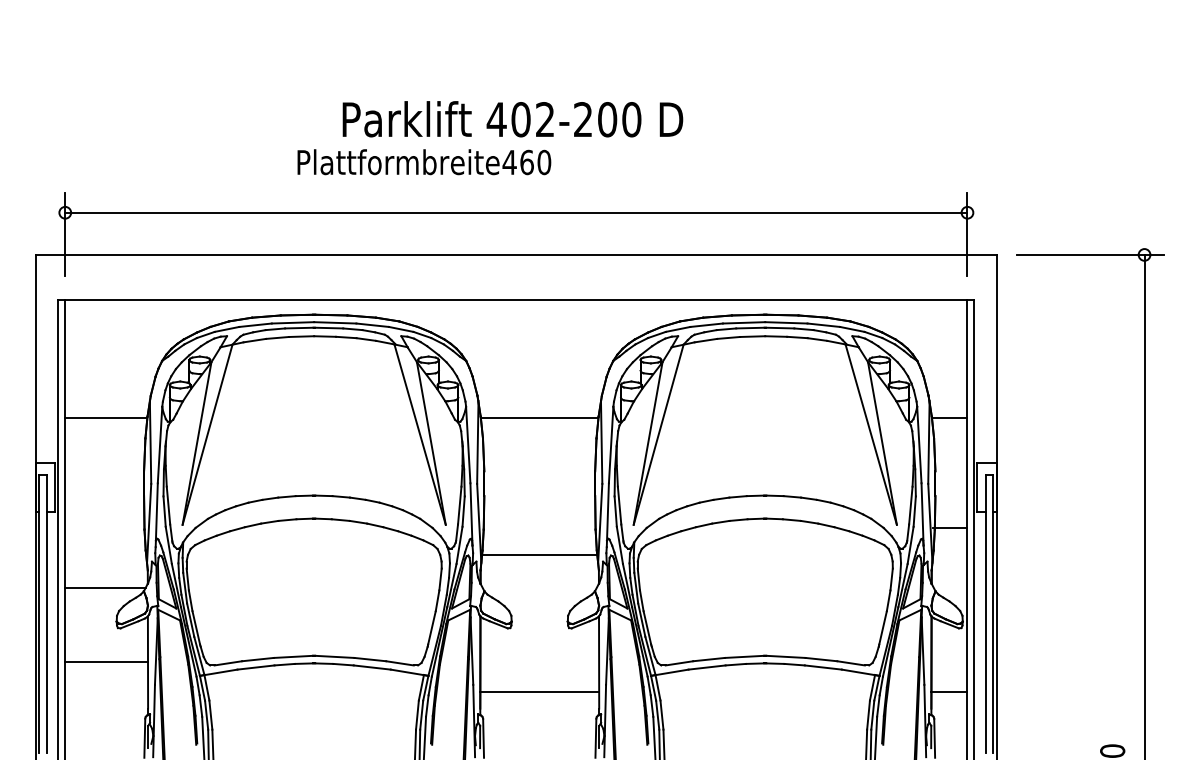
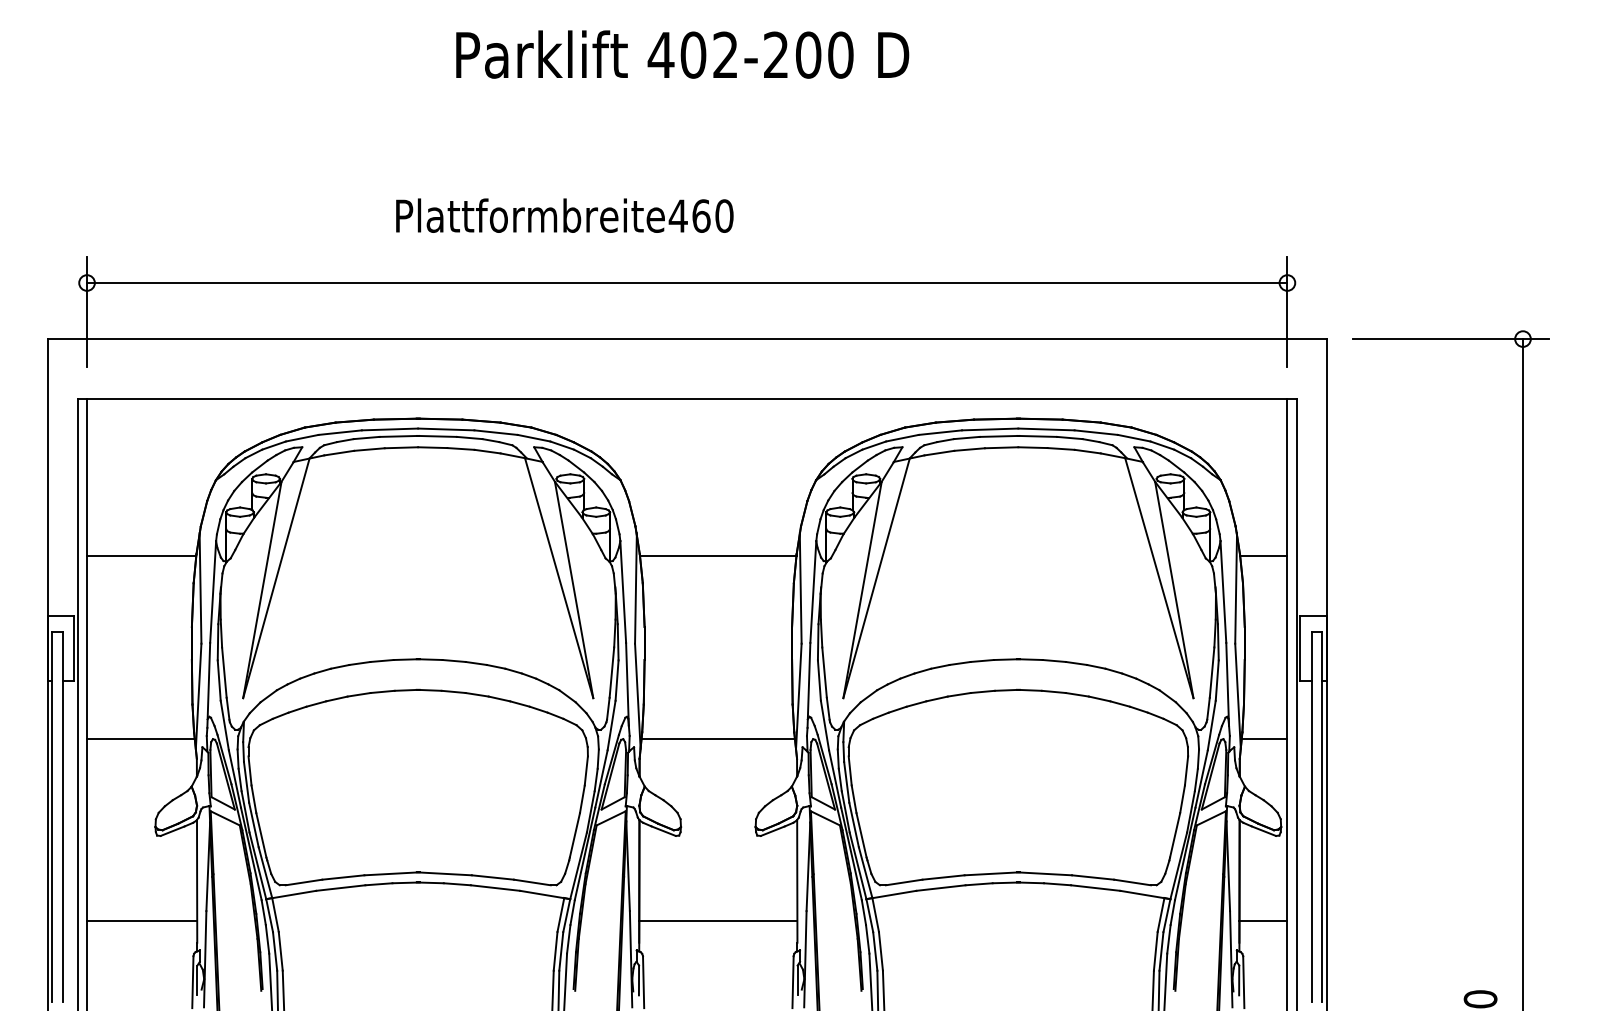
text: (512, 119) -> (682, 54), moved
line: (950, 528) -> (1264, 738), moved
line: (105, 588) -> (140, 738), moved
line: (106, 661) -> (142, 921), moved

